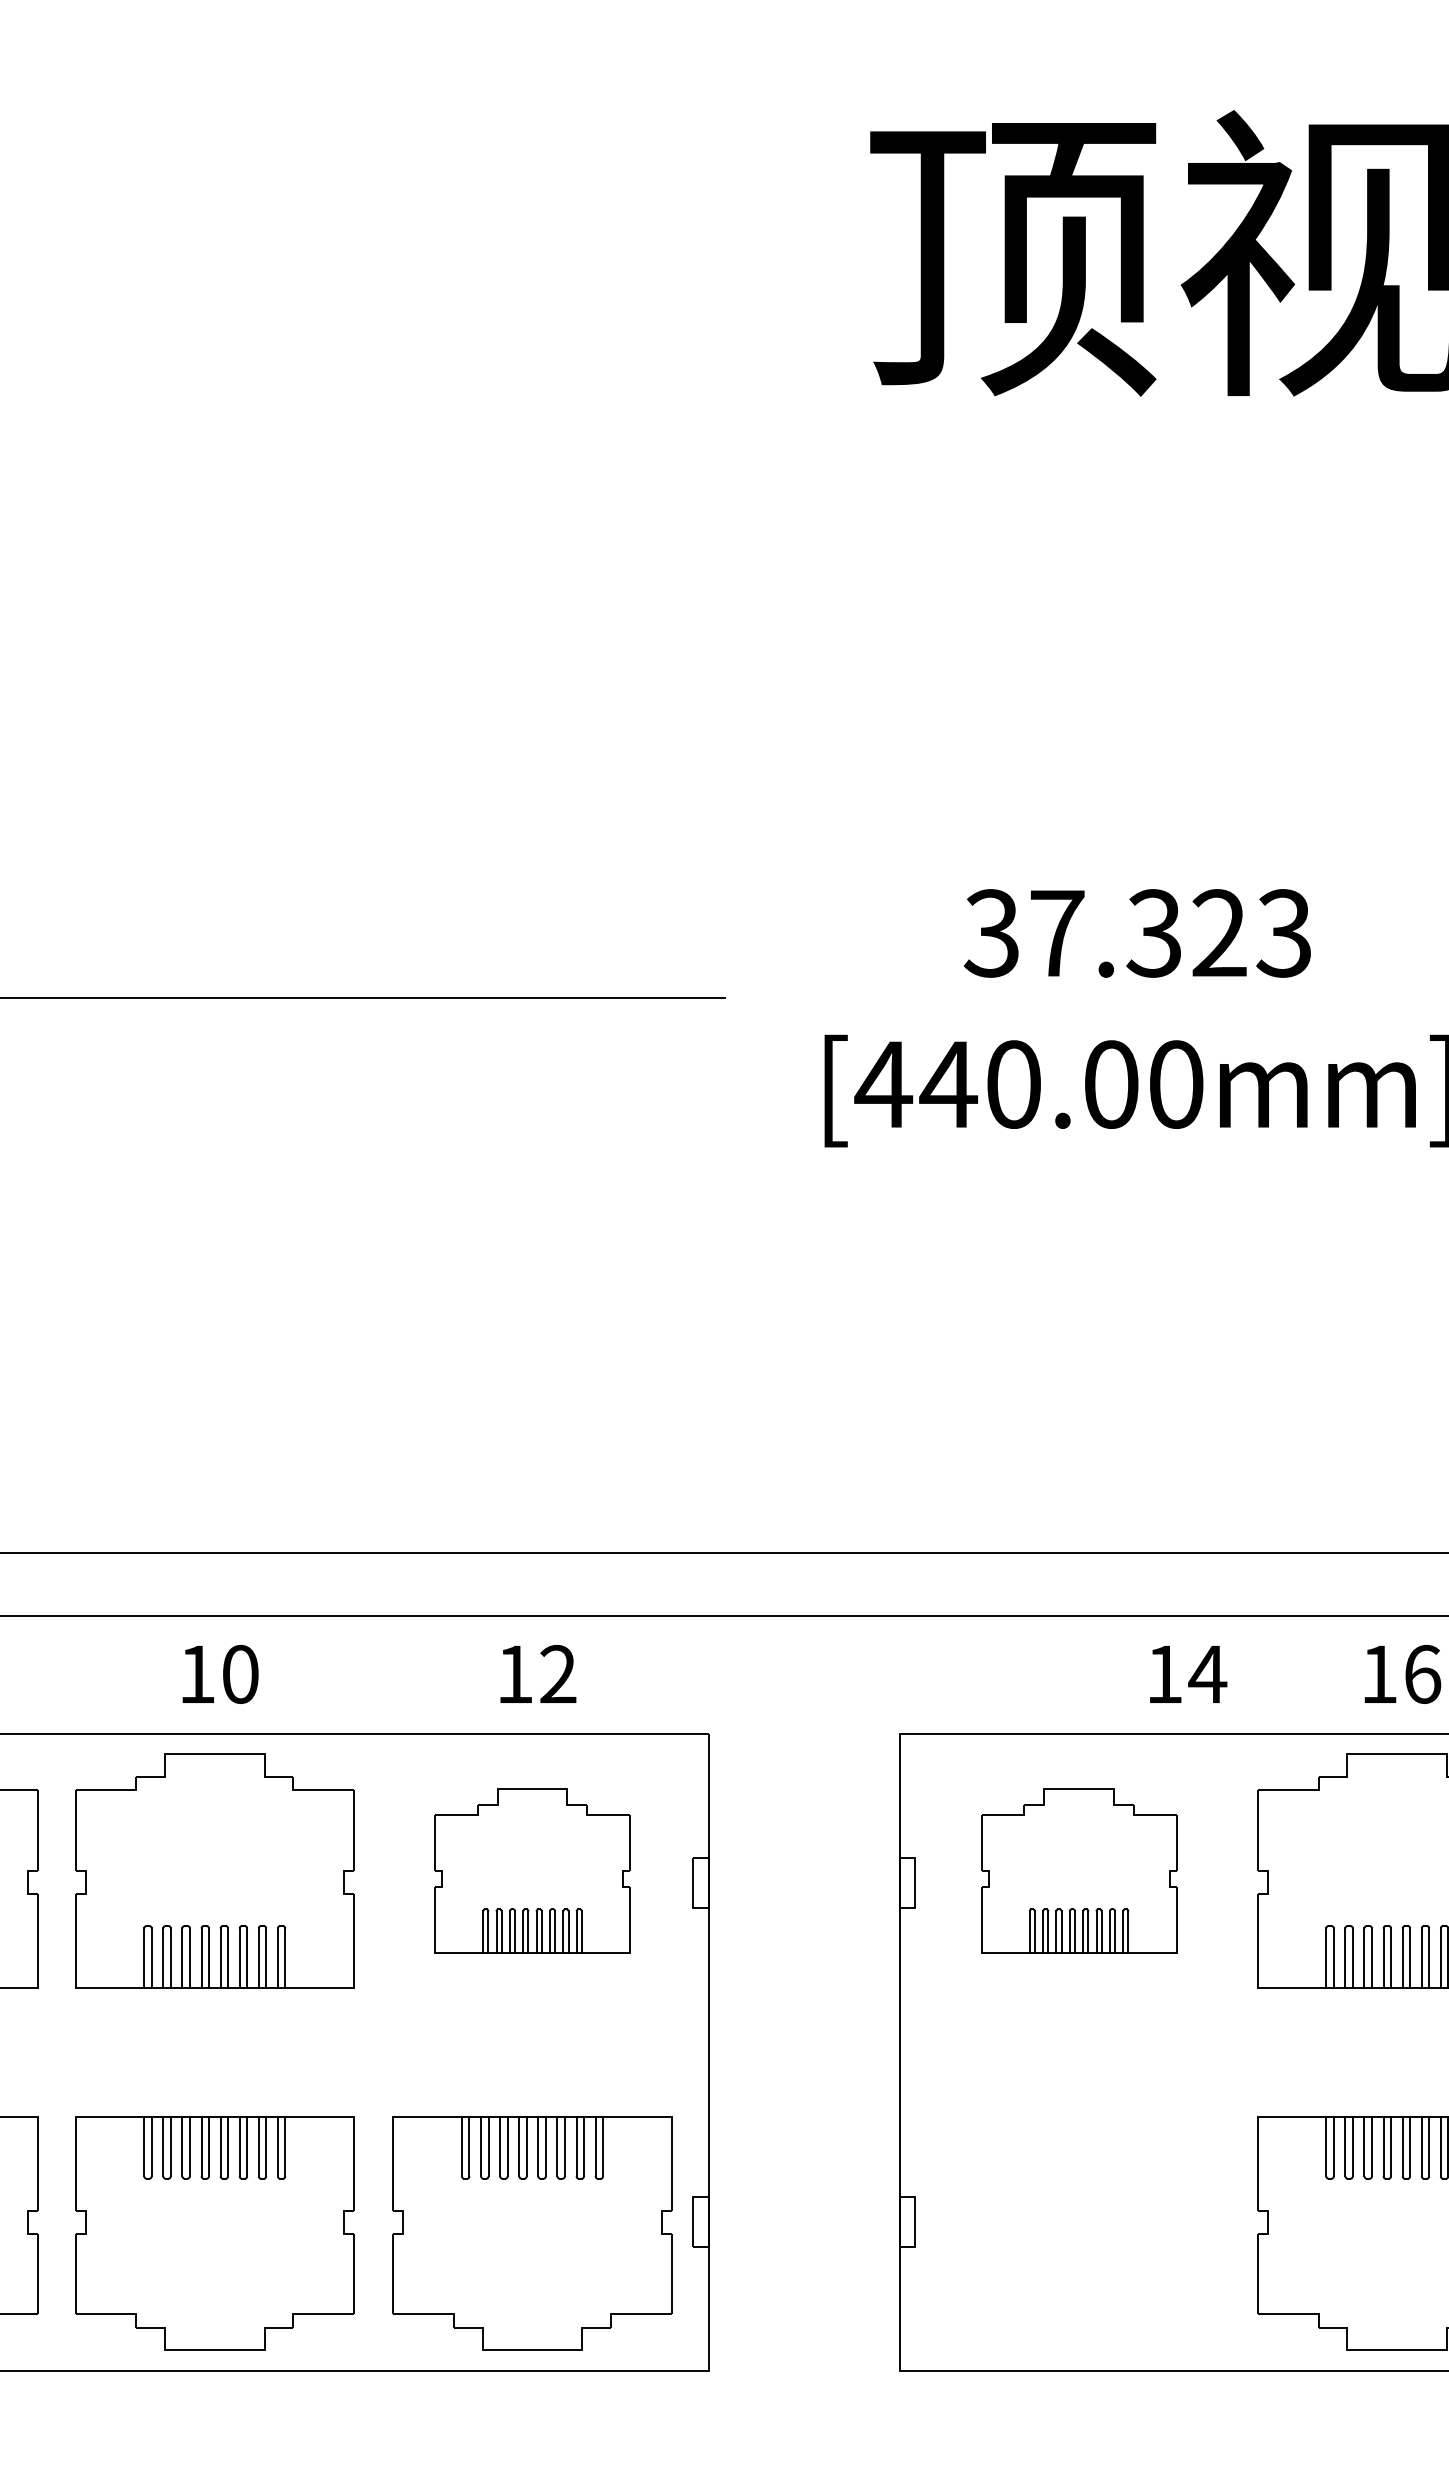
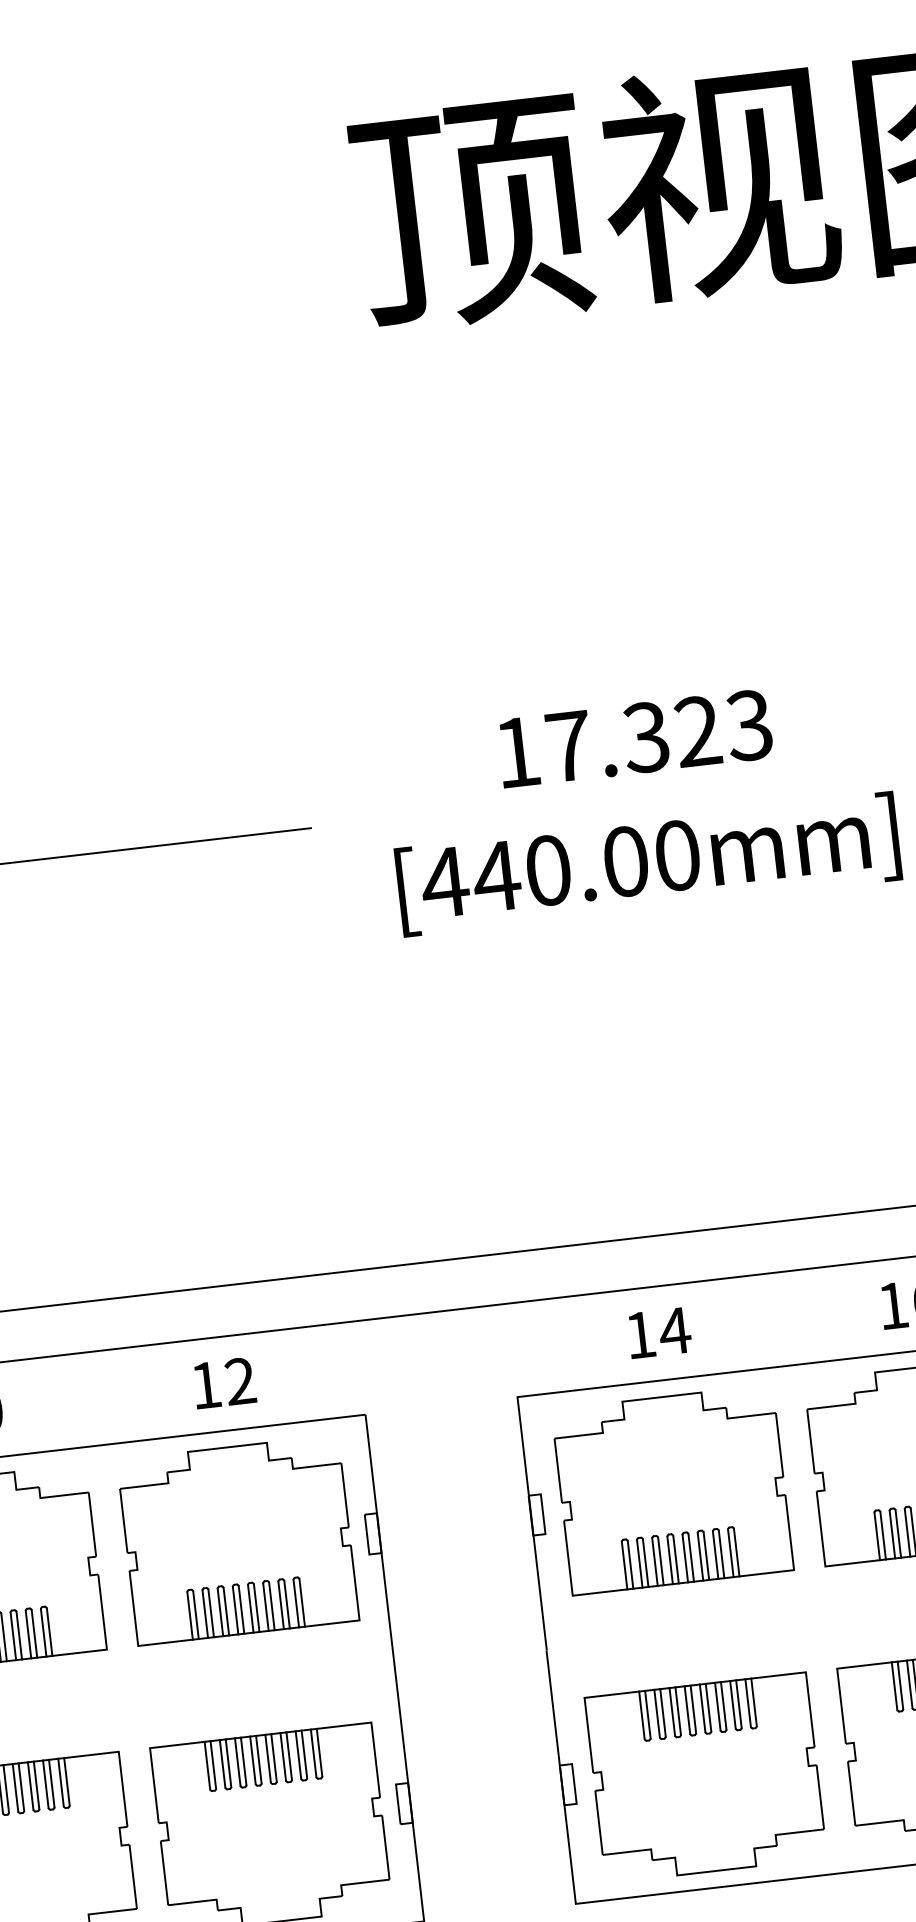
text: (990, 933) -> (515, 752), 37.323 -> 17.323
text: (1188, 1674) -> (659, 1332), moved
part: (532, 1870) -> (238, 1539), size x1.43
part: (1078, 1870) -> (672, 1489), size x1.43
part: (1078, 2233) -> (705, 1778), added

